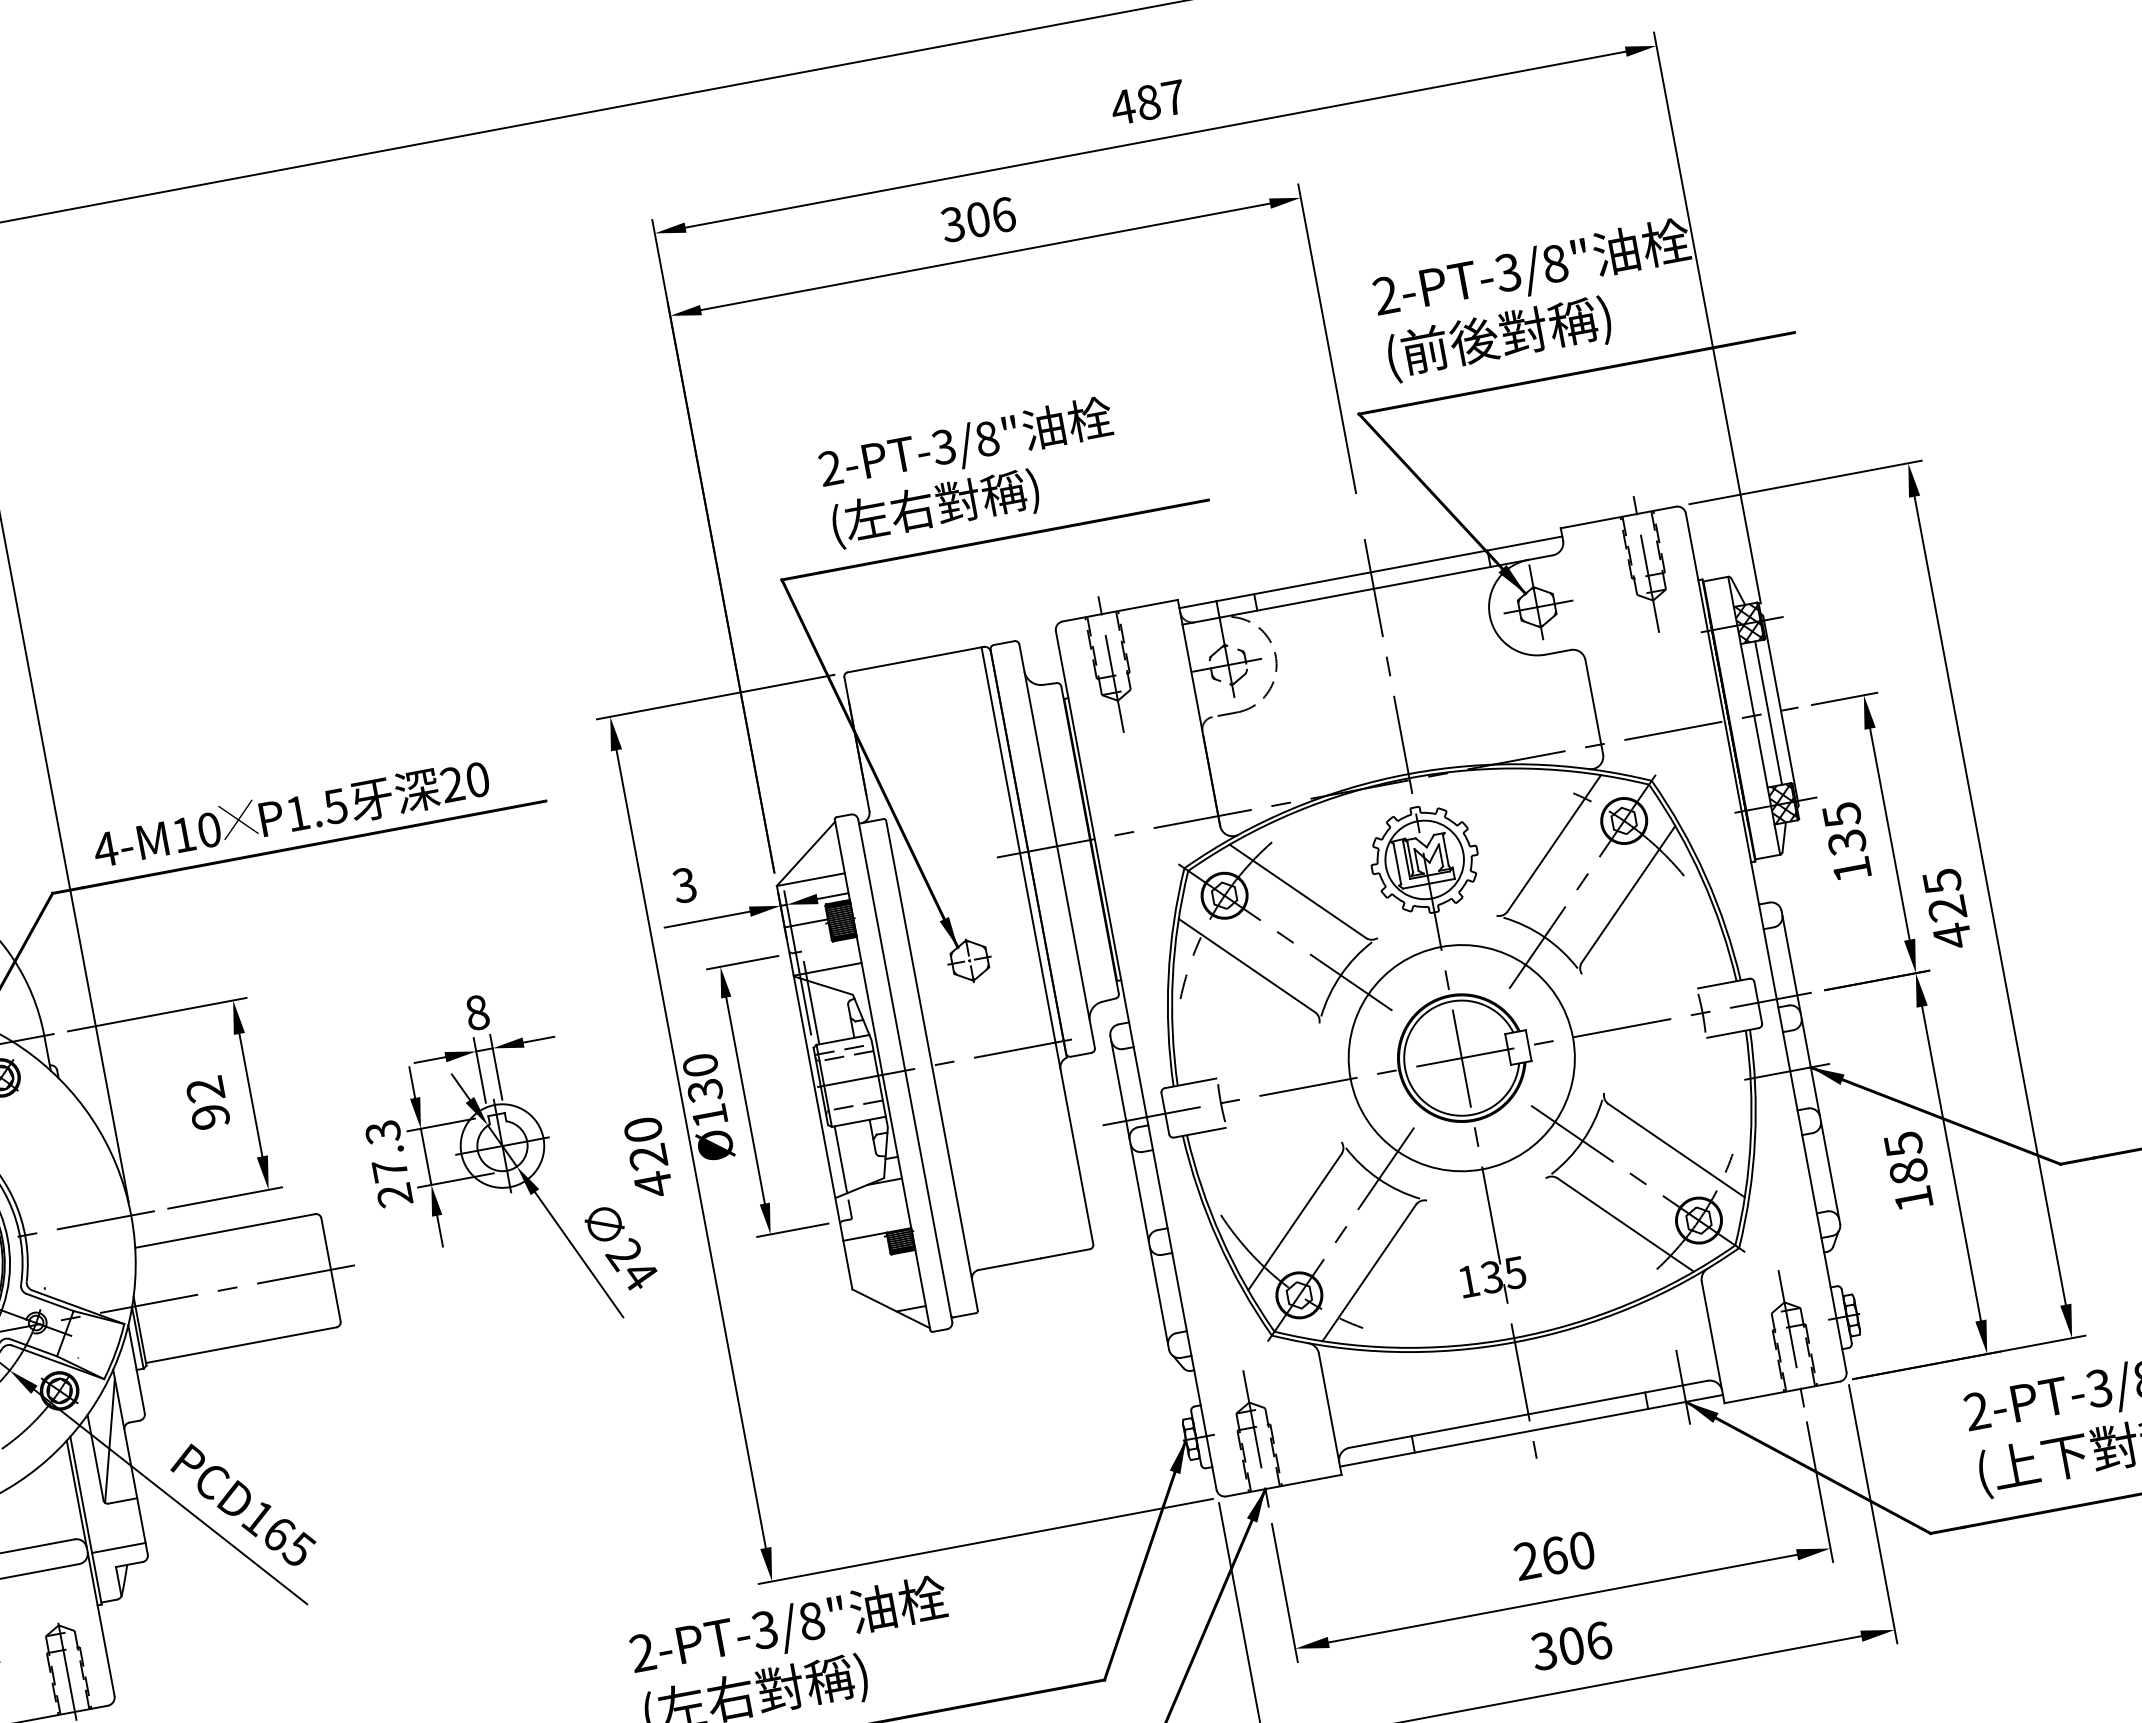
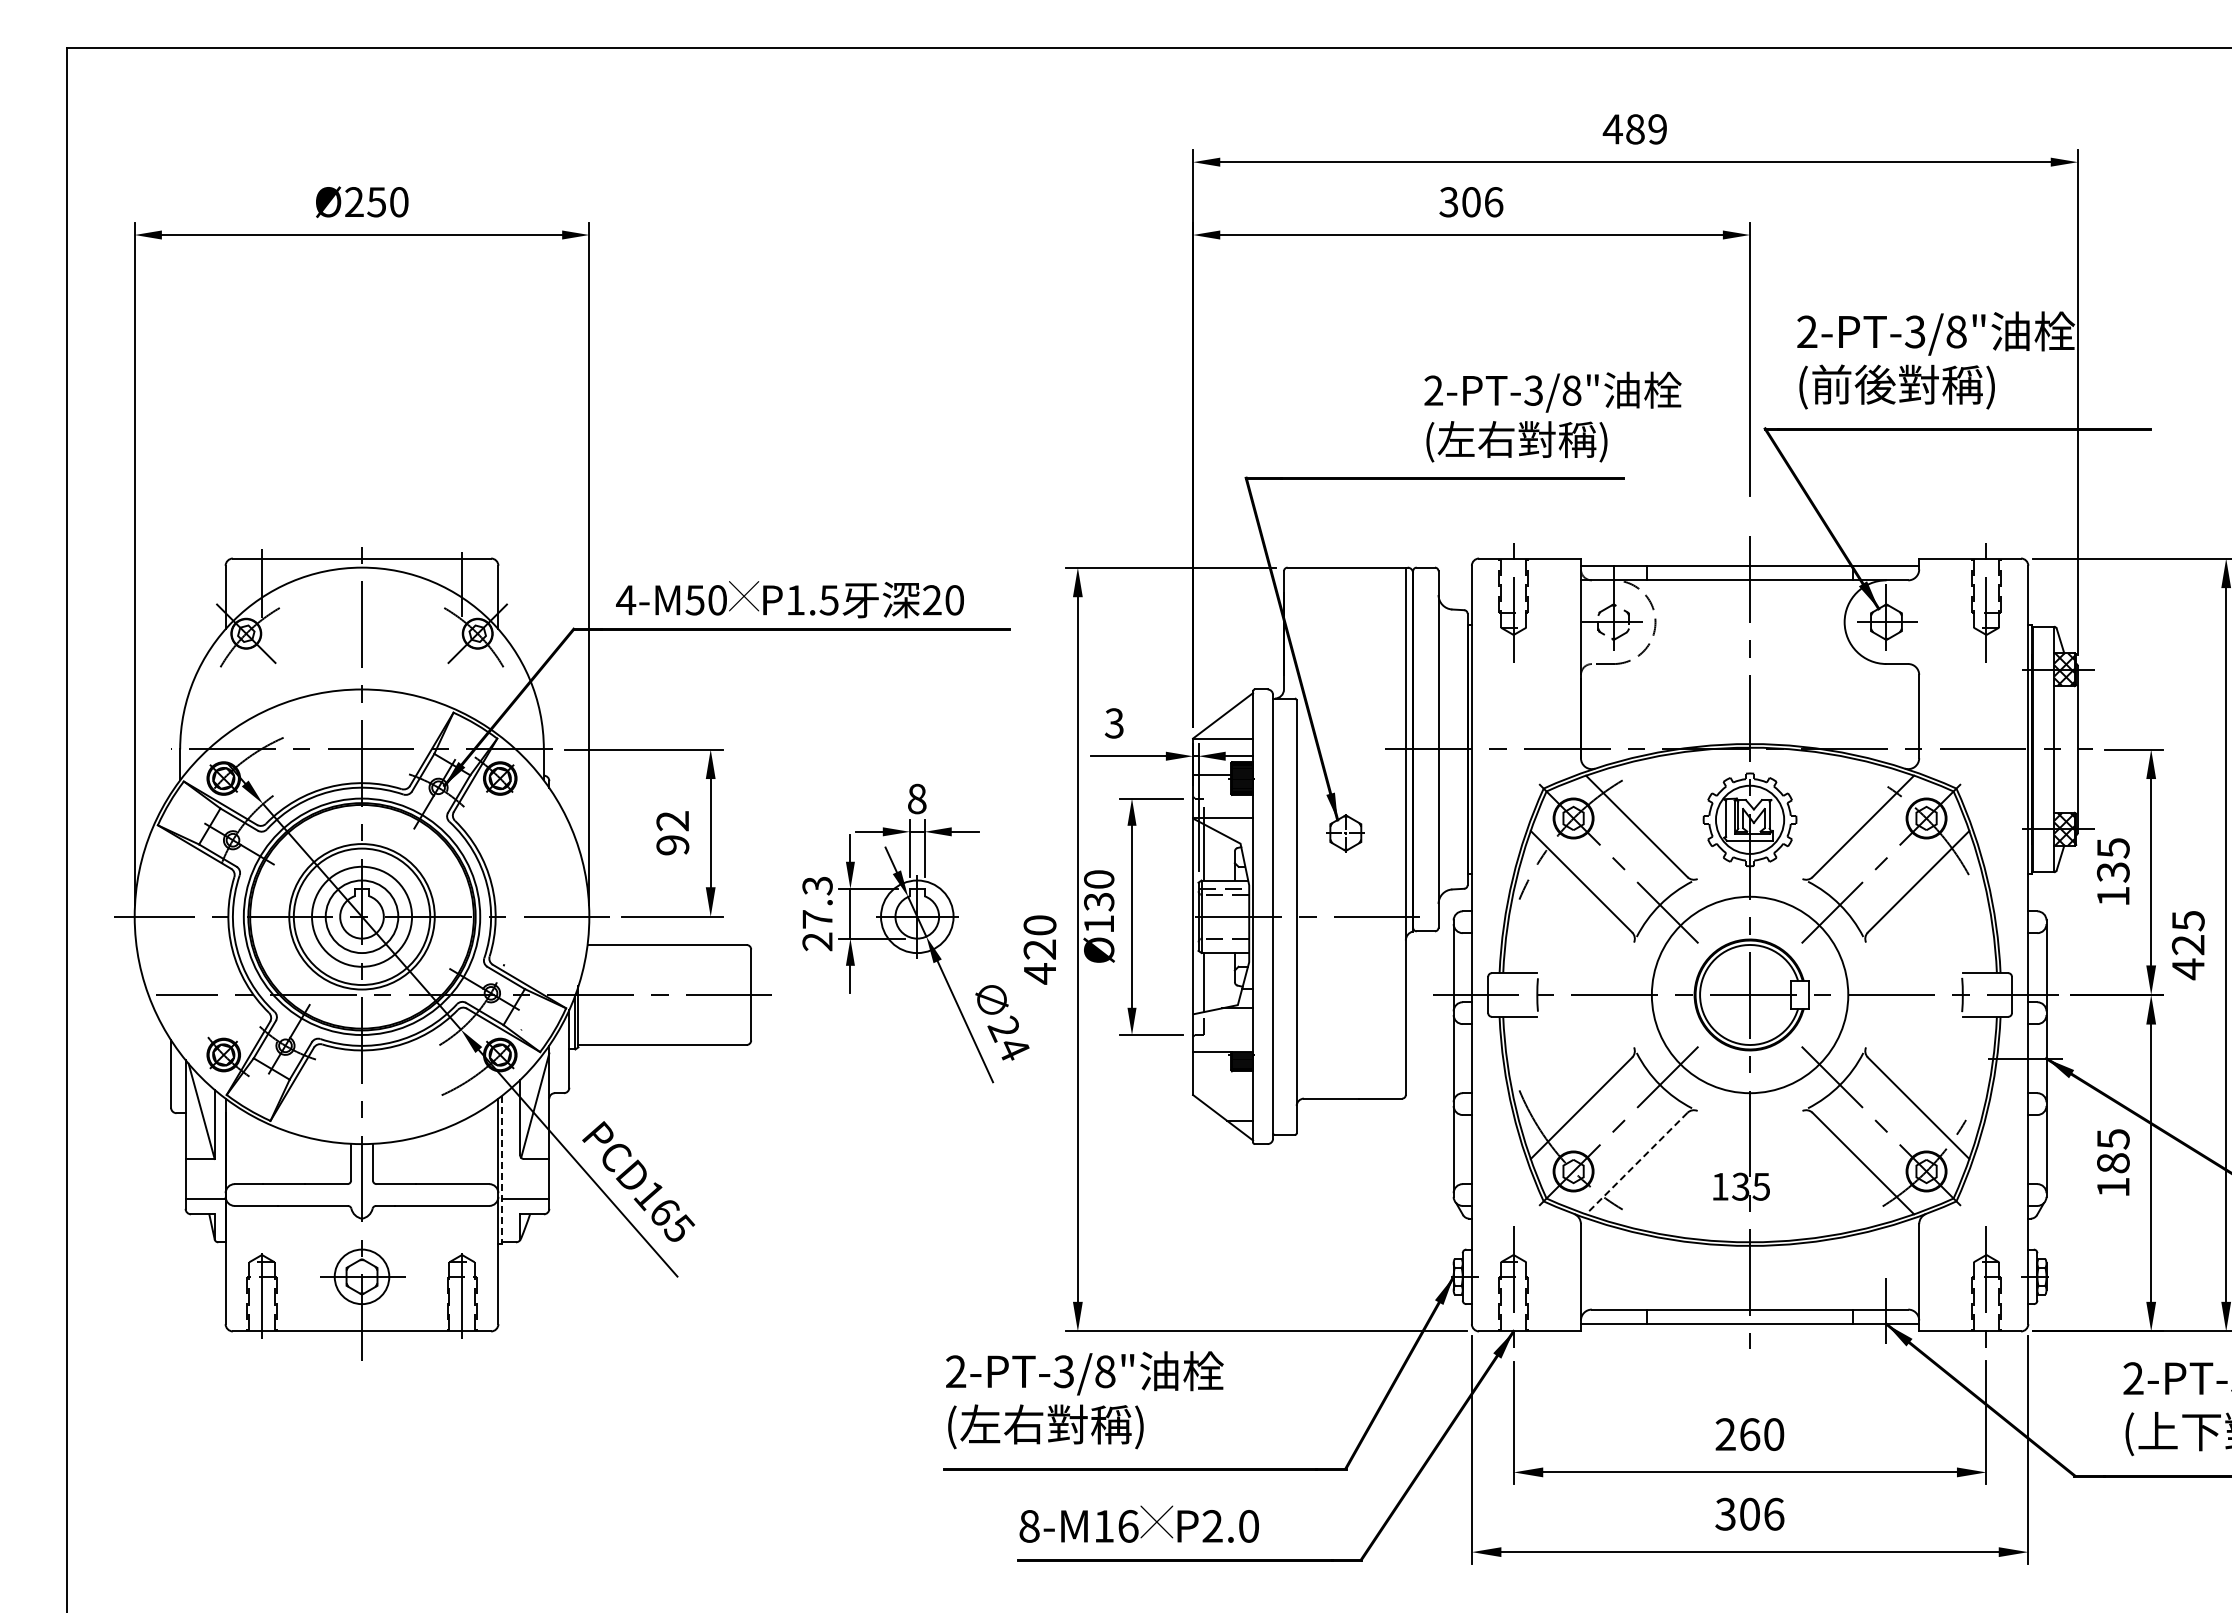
text: (1173, 98) -> (1657, 129), 487 -> 489
text: (970, 472) -> (1552, 416), moved
line: (1769, 713) -> (2067, 749), removed
text: (183, 835) -> (694, 600), 4-M10 -> 4-M50
line: (1368, 1272) -> (1636, 1163), solid -> dashed
line: (86, 1521) -> (502, 1170), solid -> dashed

